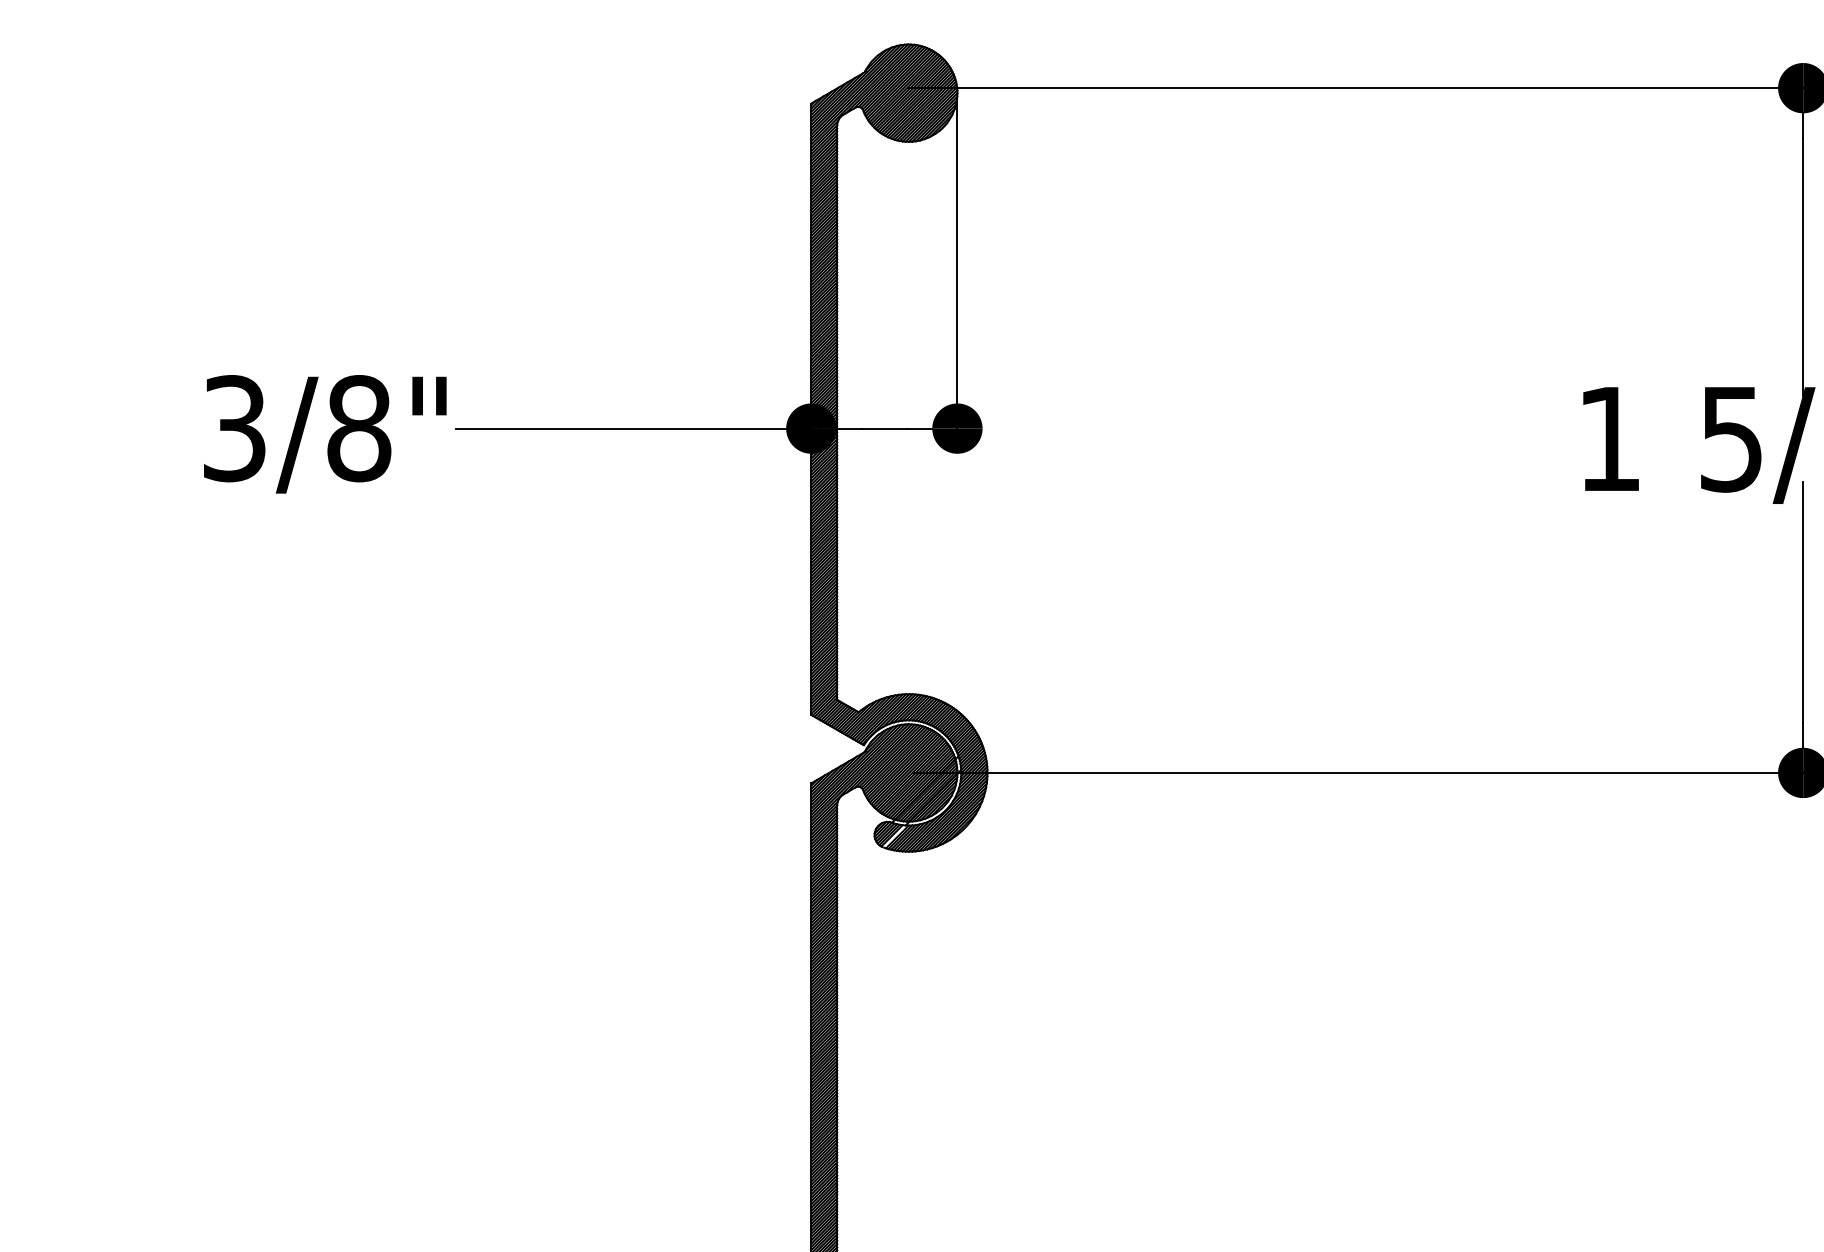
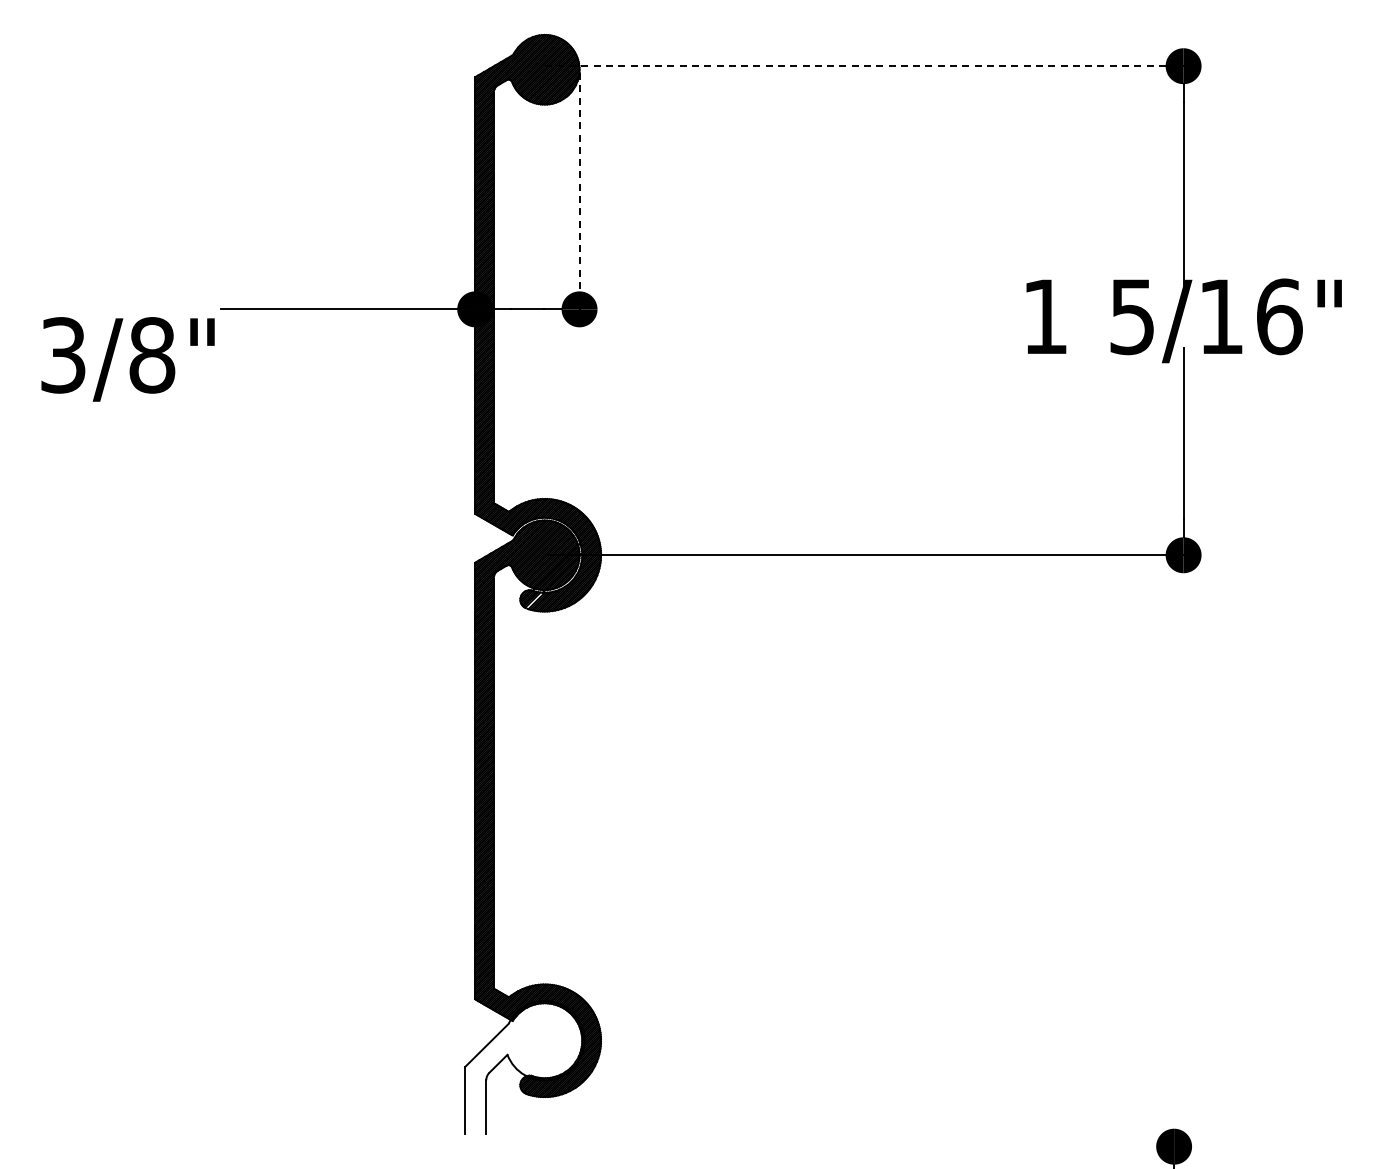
line: (1363, 88) -> (869, 66), solid -> dashed
line: (957, 269) -> (579, 195), solid -> dashed
text: (324, 434) -> (127, 359), moved

